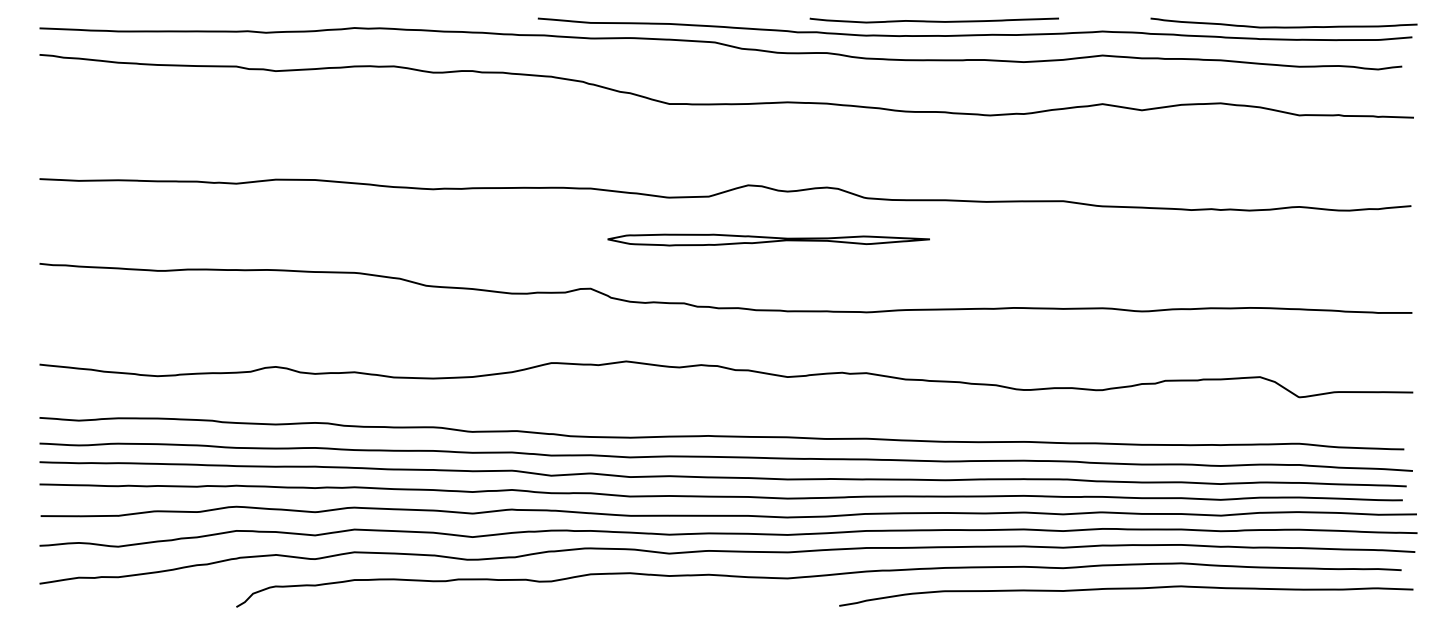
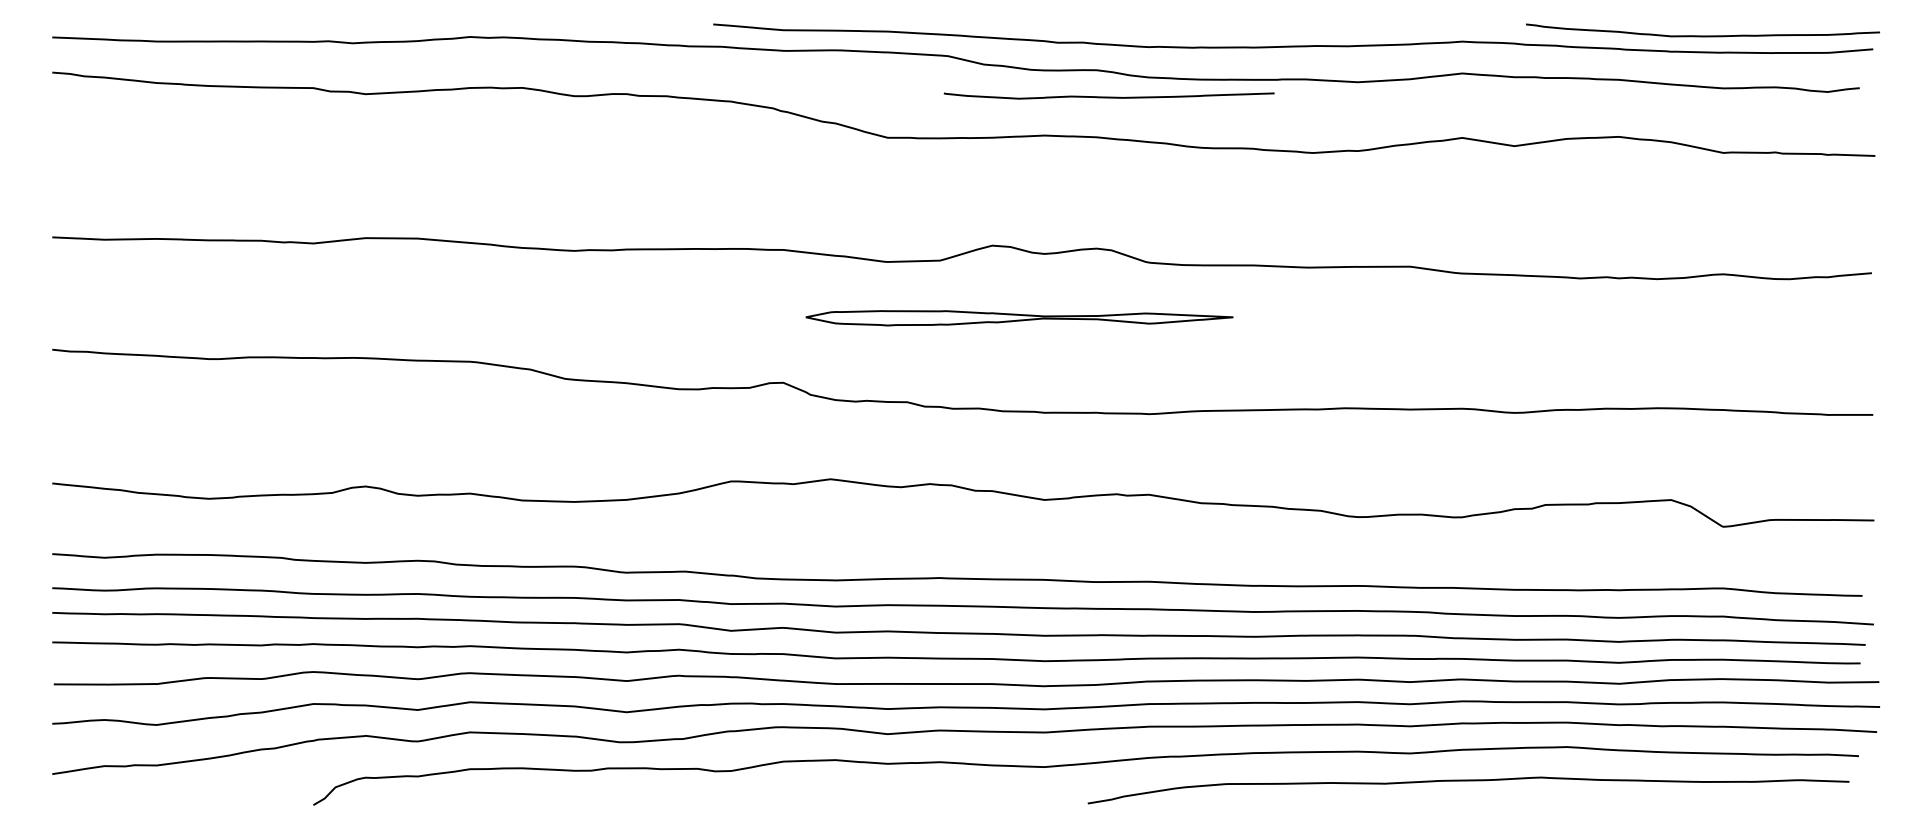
curve: (933, 20) -> (1108, 95), moved
curve: (1126, 589) -> (1468, 781), moved

